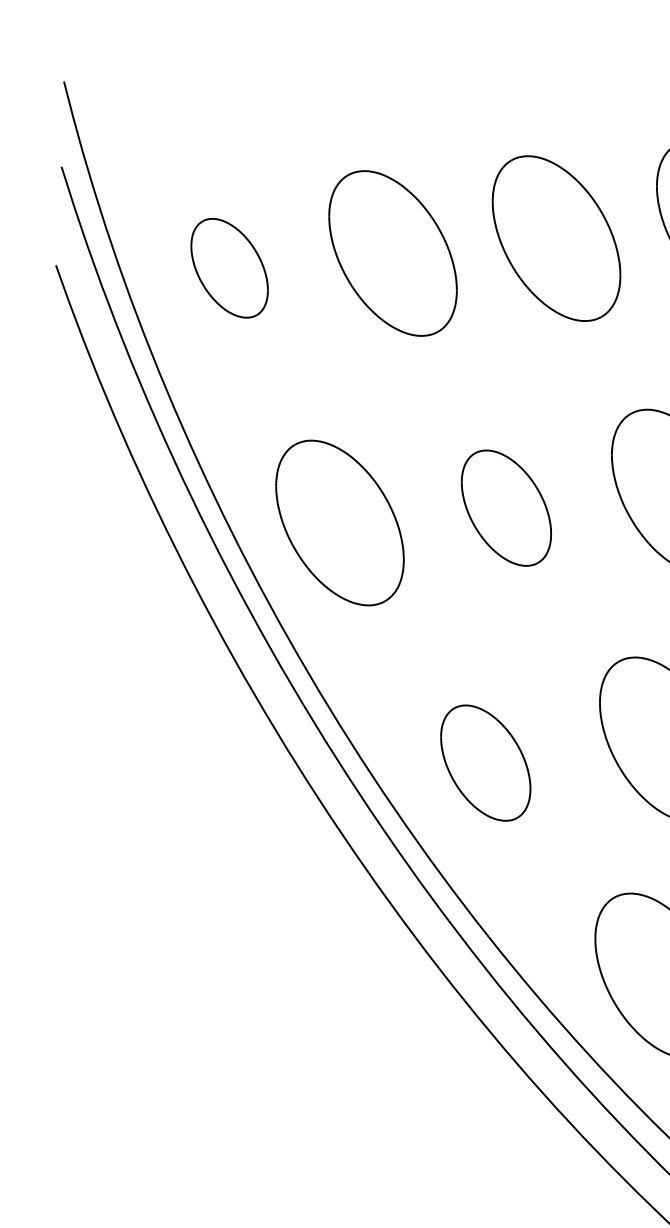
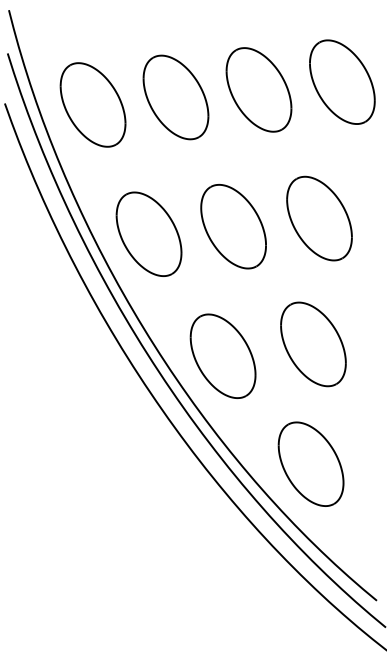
part: (228, 267) -> (92, 104), size x1.67
part: (506, 507) -> (233, 226), size x1.43
part: (484, 761) -> (222, 355), size x1.43

